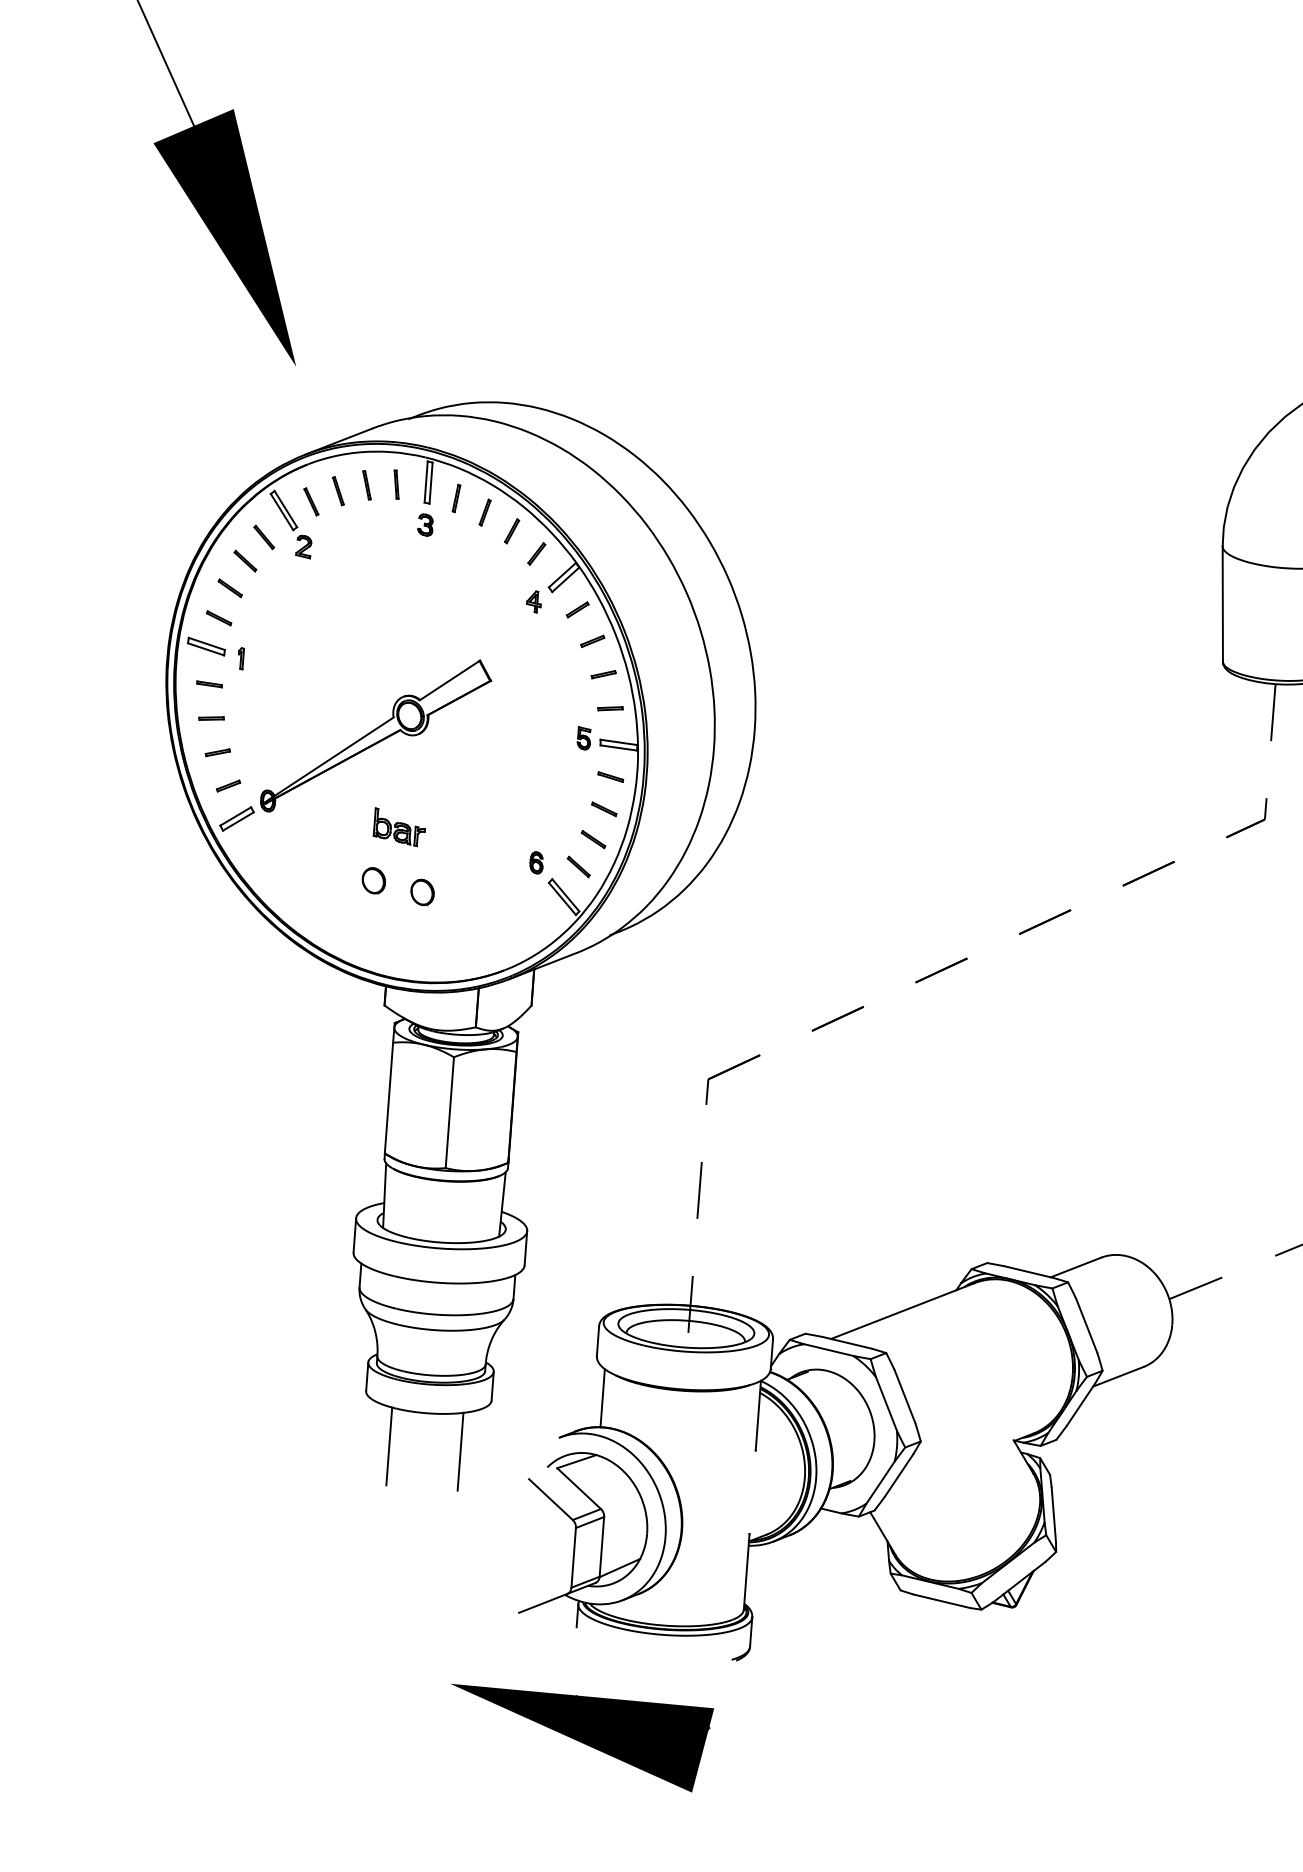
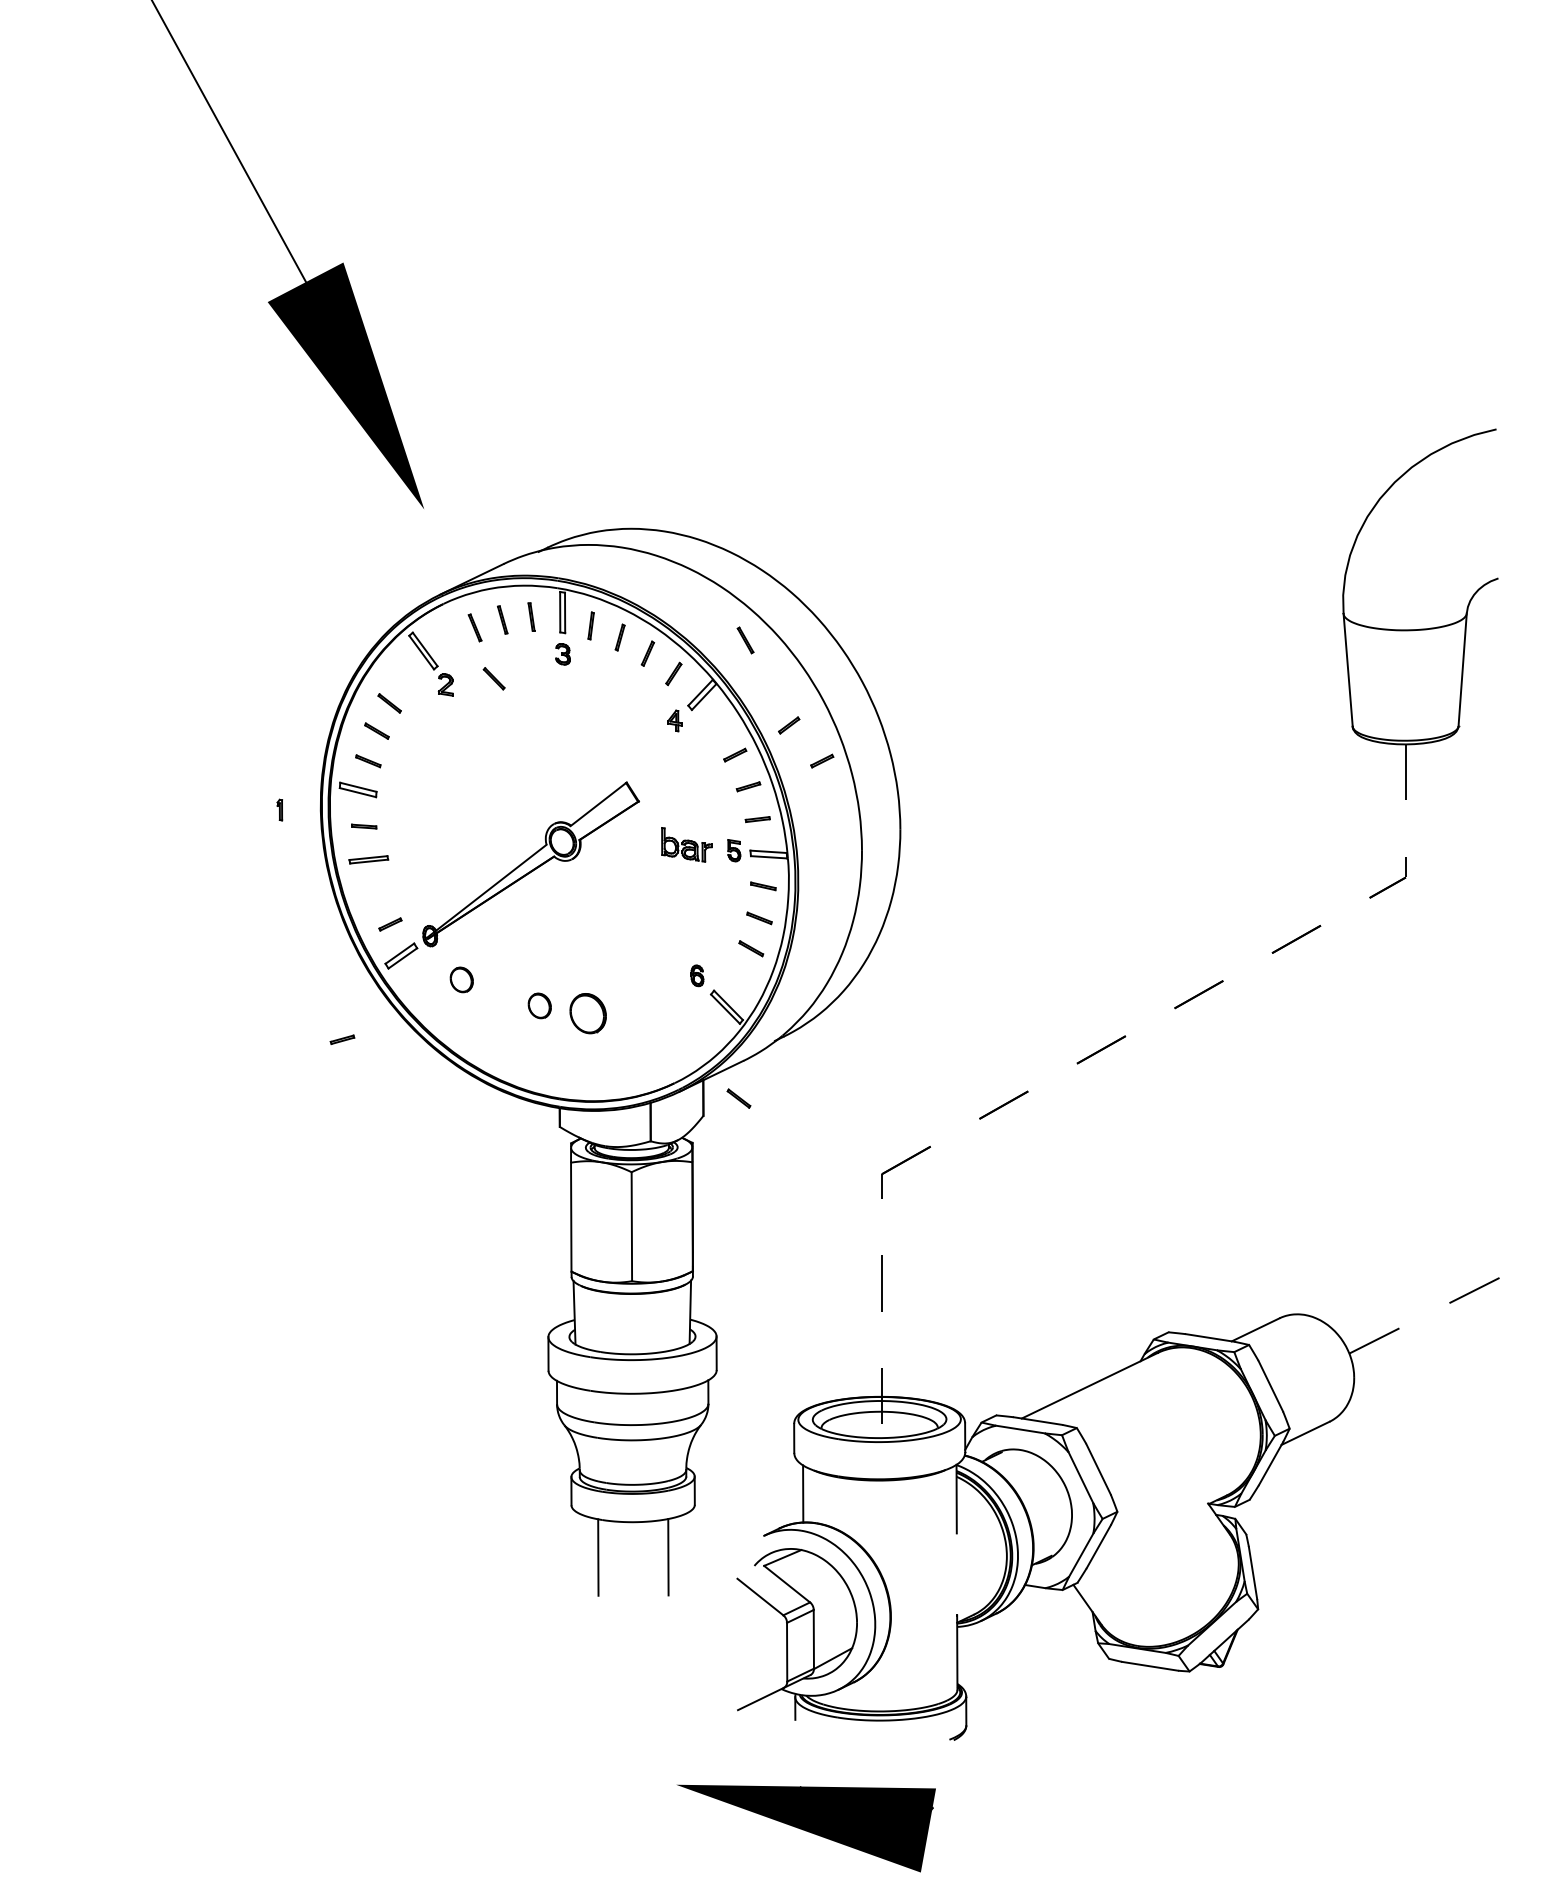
line: (311, 501) -> (745, 640), moved
part: (263, 537) -> (493, 678), moved
part: (578, 609) -> (789, 725), moved
line: (681, 653) -> (822, 760), added
part: (240, 658) -> (279, 809), moved
part: (211, 718) -> (368, 859), size x1.6
part: (217, 752) -> (342, 1039), moved
part: (399, 827) -> (686, 844), moved
part: (296, 847) -> (461, 979), added
part: (578, 866) -> (738, 1098), moved
part: (422, 892) -> (588, 1013), size x1.6

